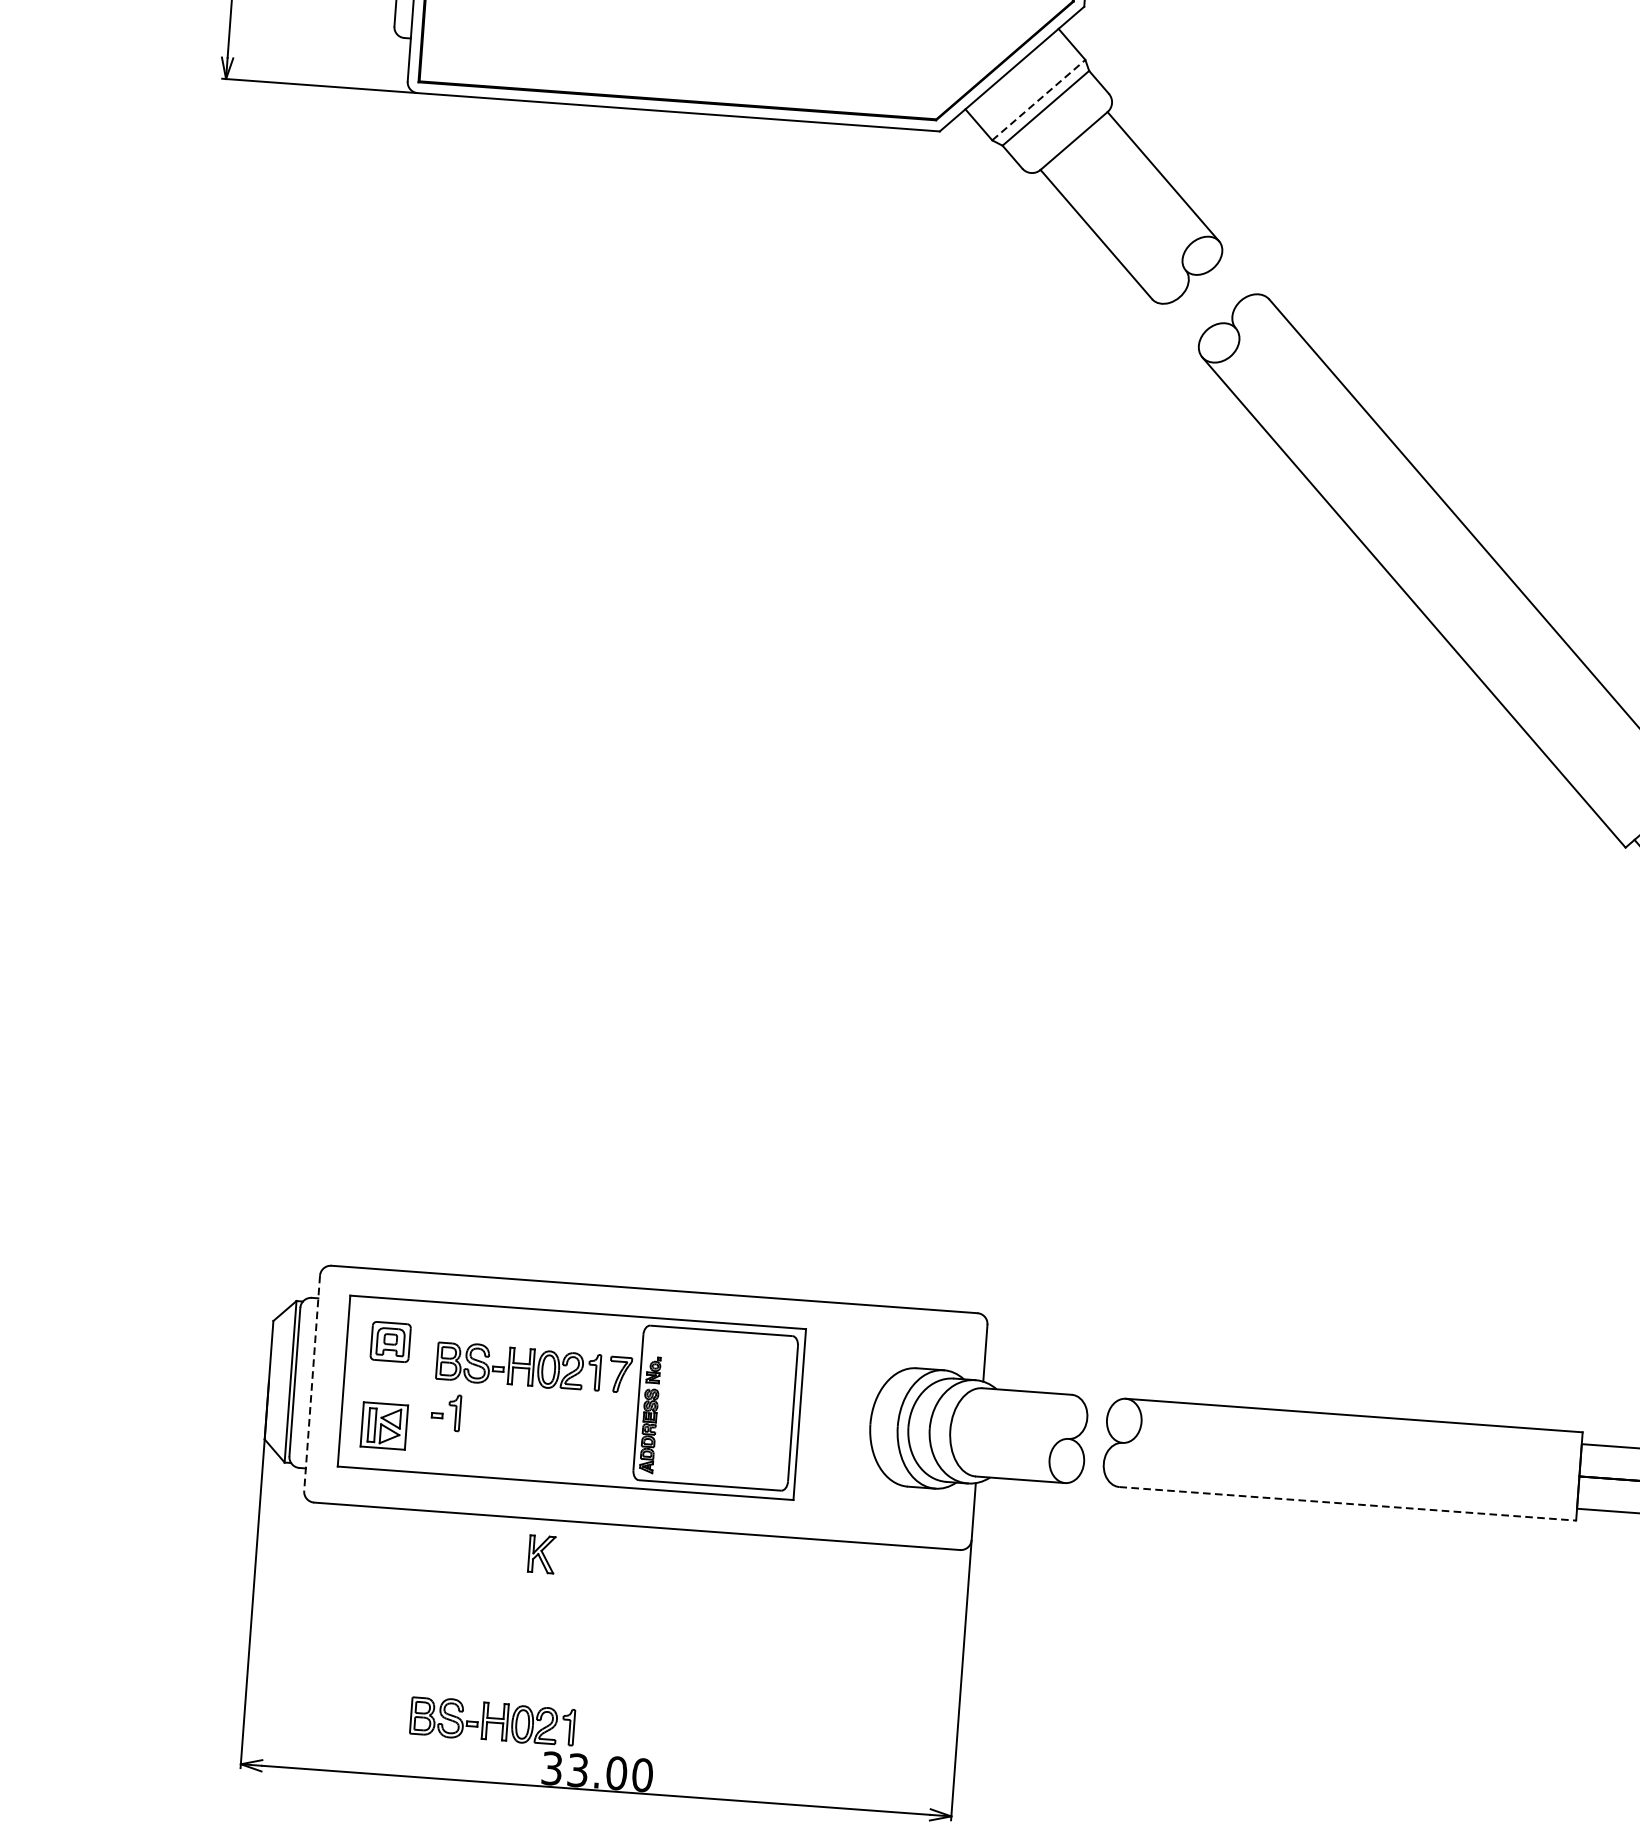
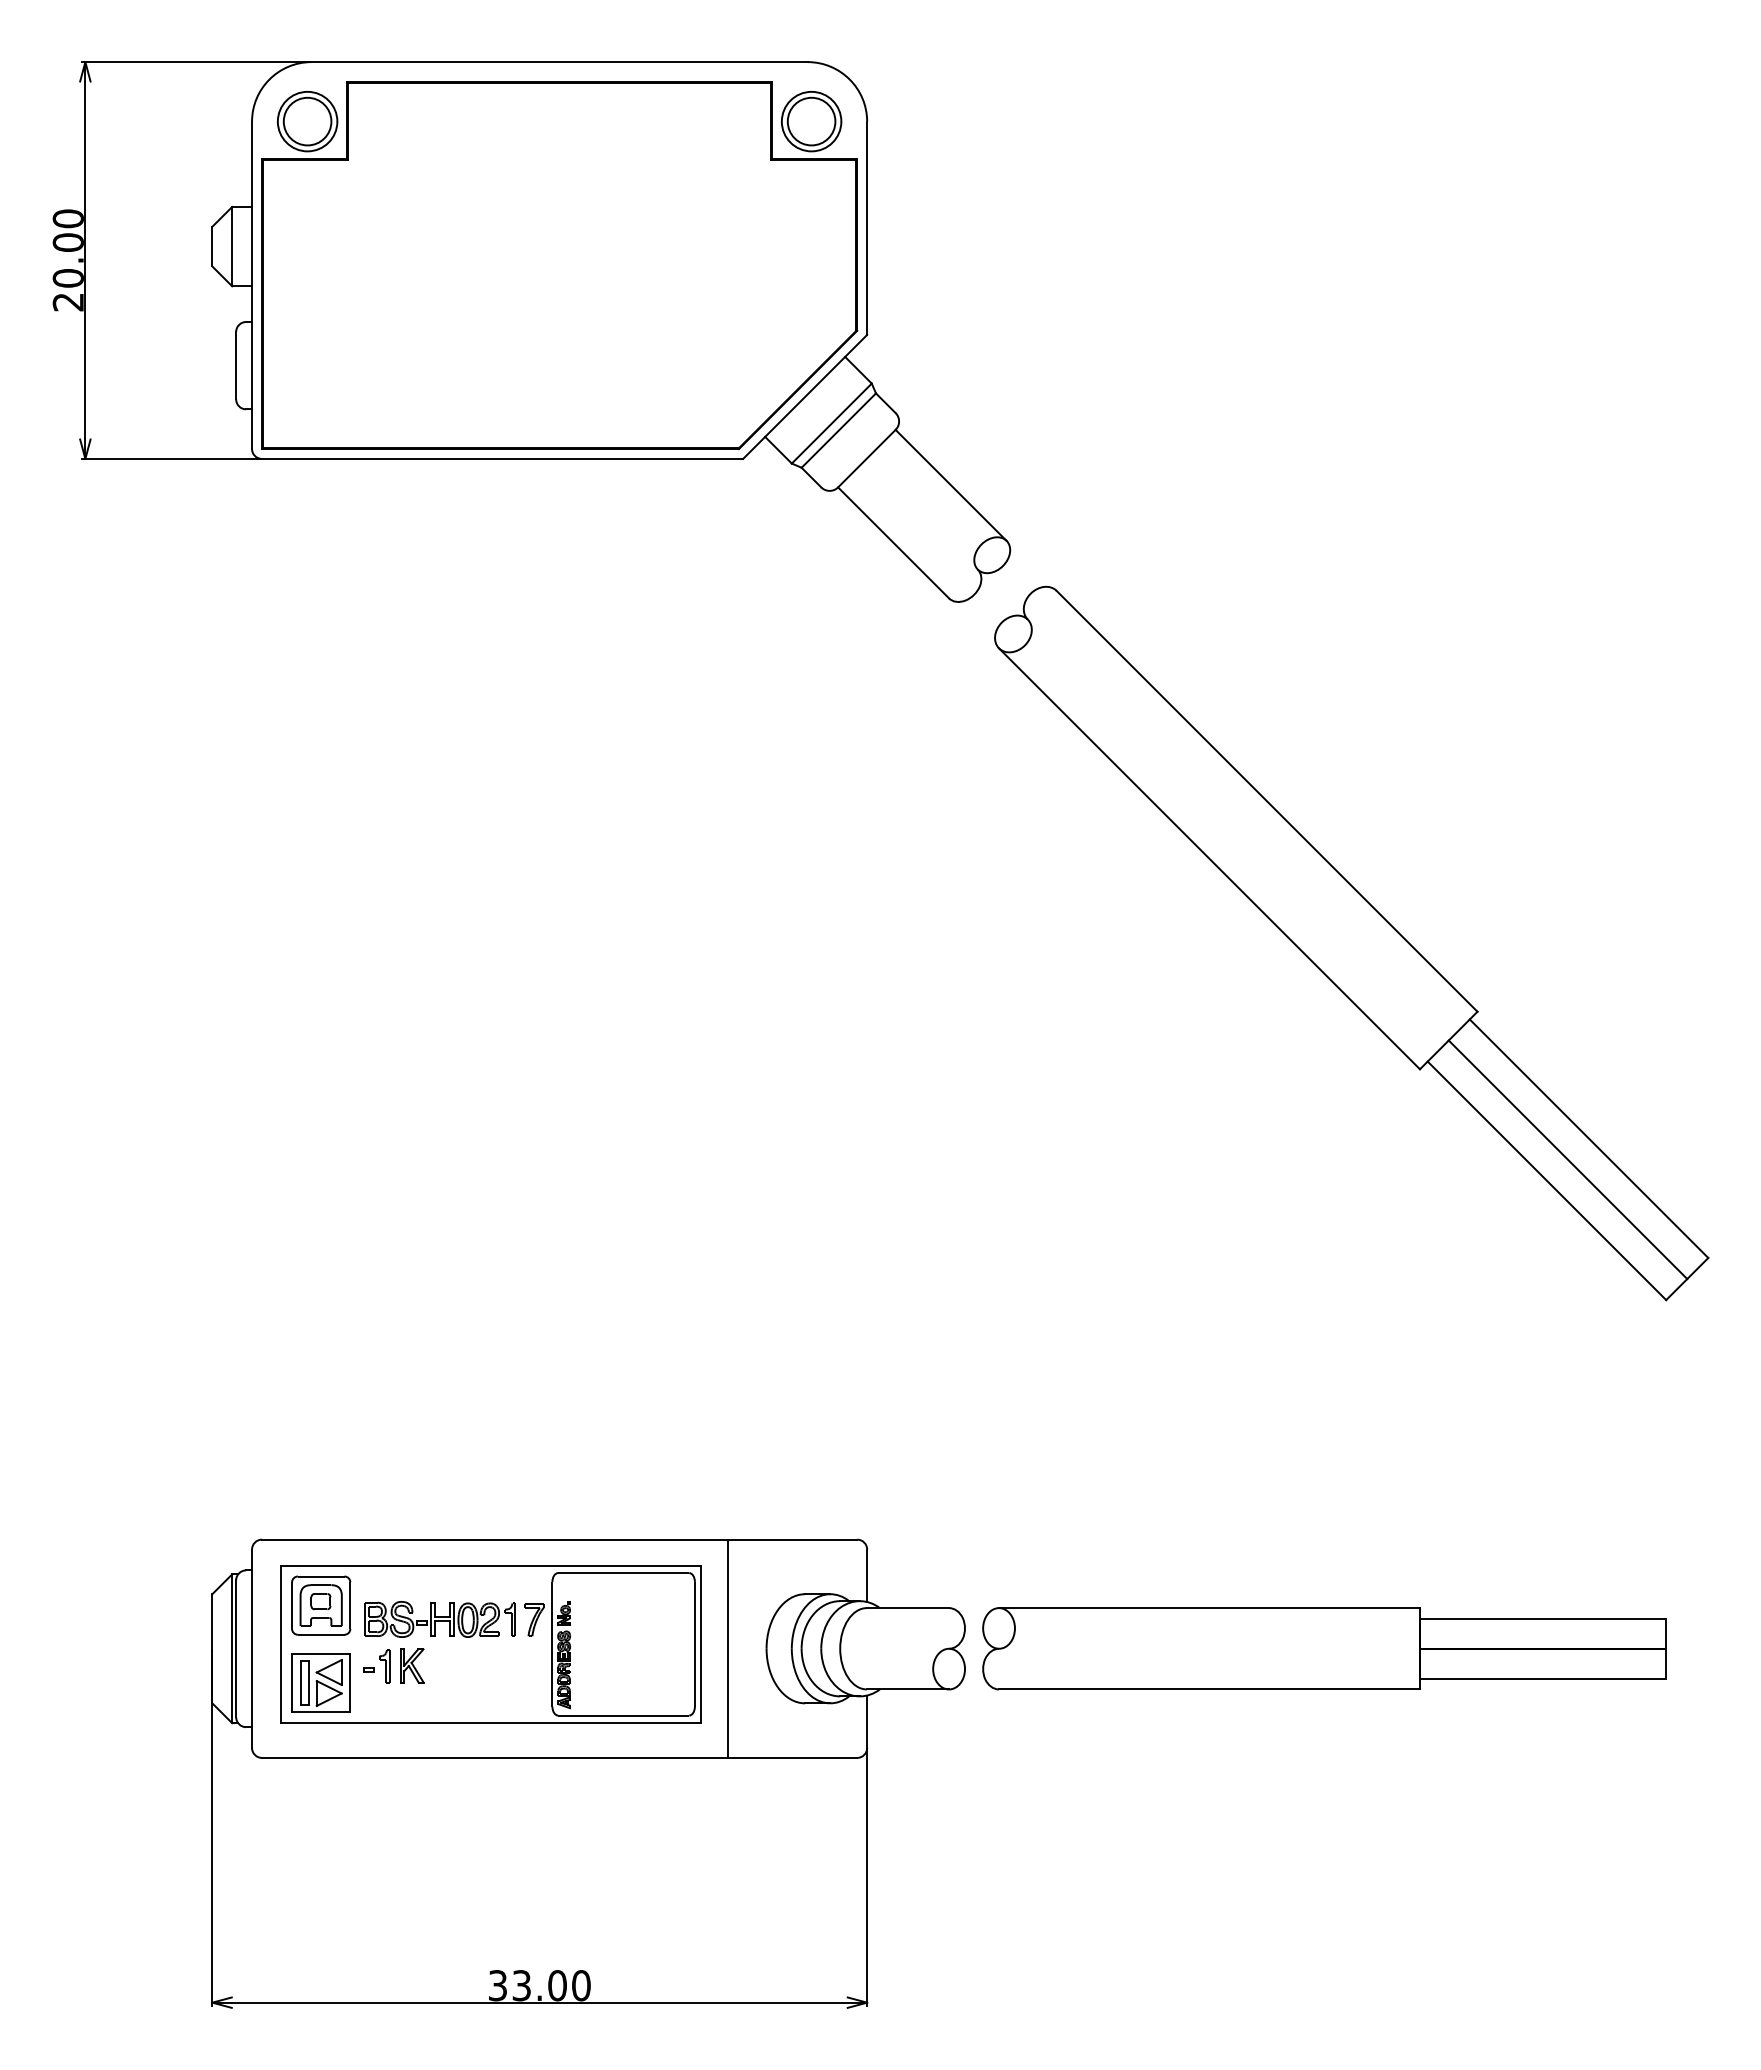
line: (1038, 100) -> (831, 423), dashed -> solid
part: (390, 1341) -> (321, 1605), size x1.67
line: (312, 1384) -> (252, 1649), dashed -> solid
line: (829, 1421) -> (728, 1648), added
part: (383, 1425) -> (320, 1682), size x1.43
line: (1348, 1503) -> (1210, 1689), dashed -> solid
part: (542, 1553) -> (412, 1665), moved
part: (491, 1721) -> (439, 1946), removed

